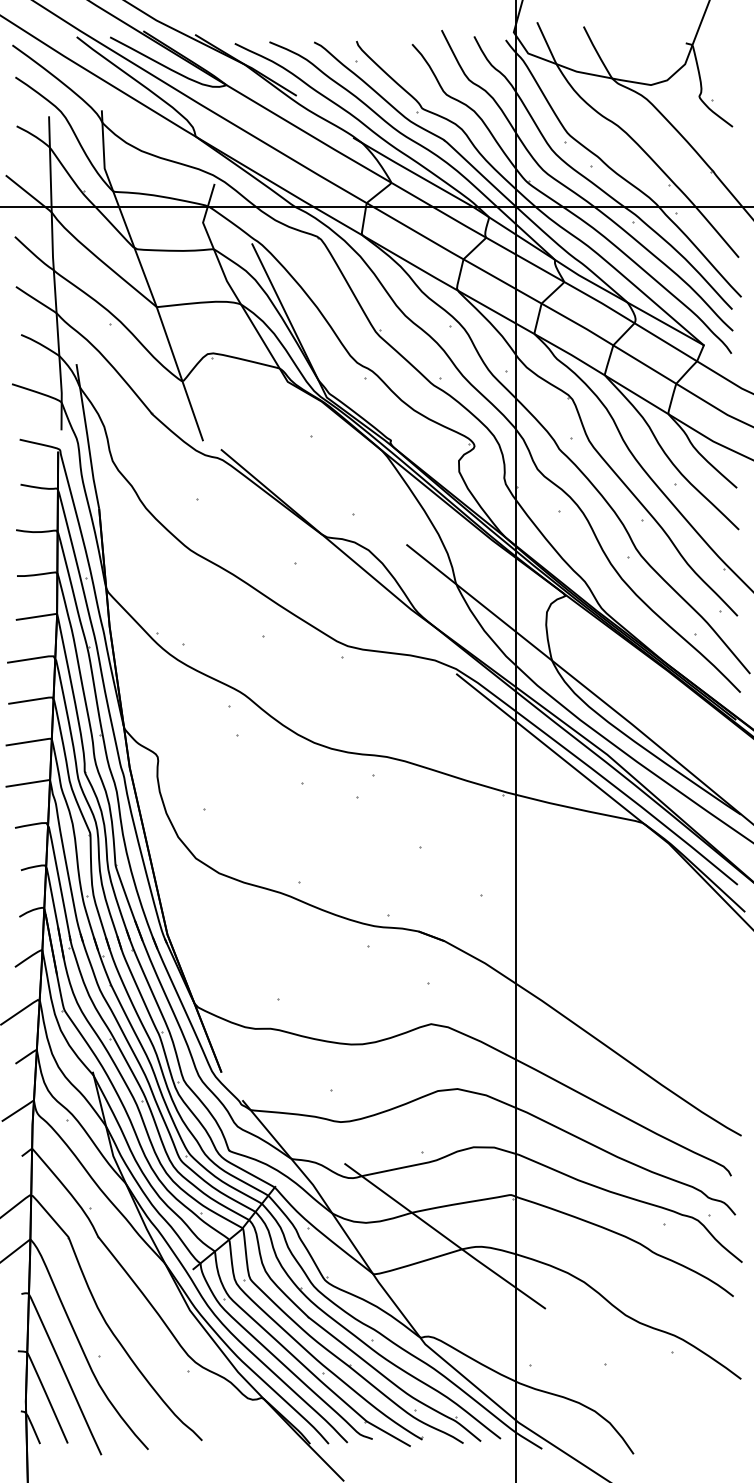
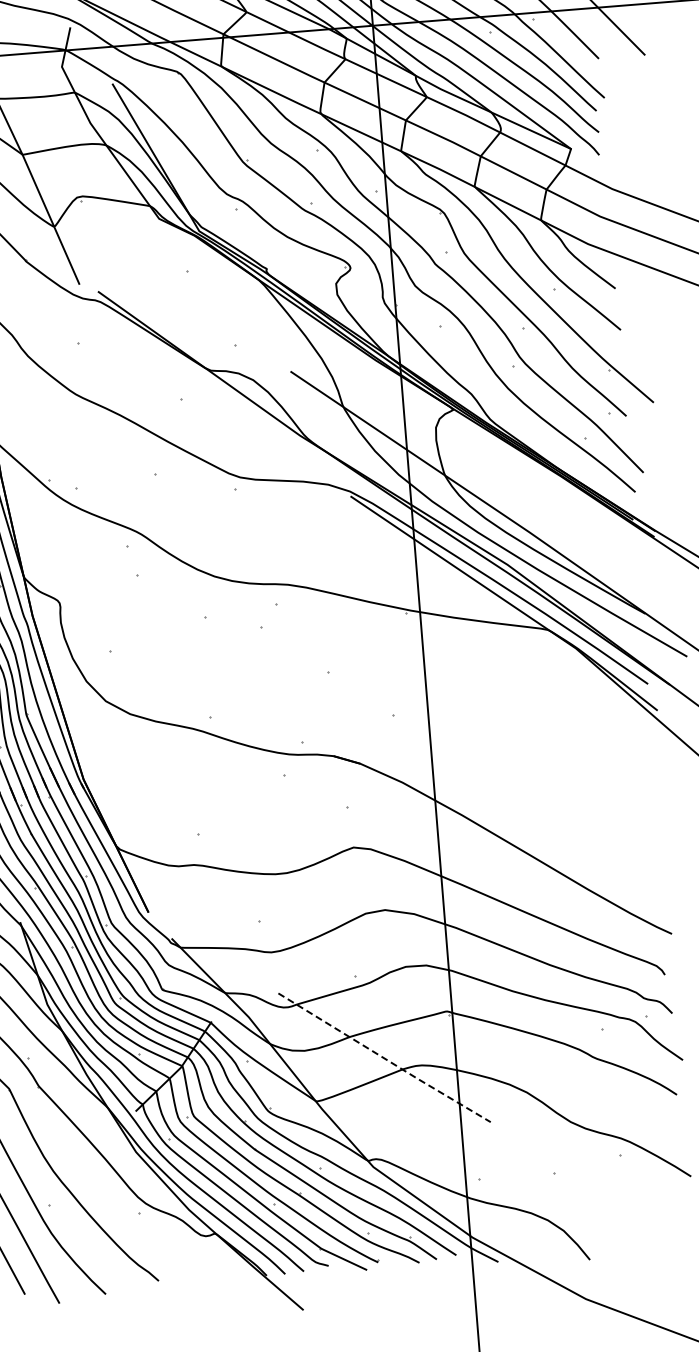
line: (445, 1237) -> (385, 1059), solid -> dashed

